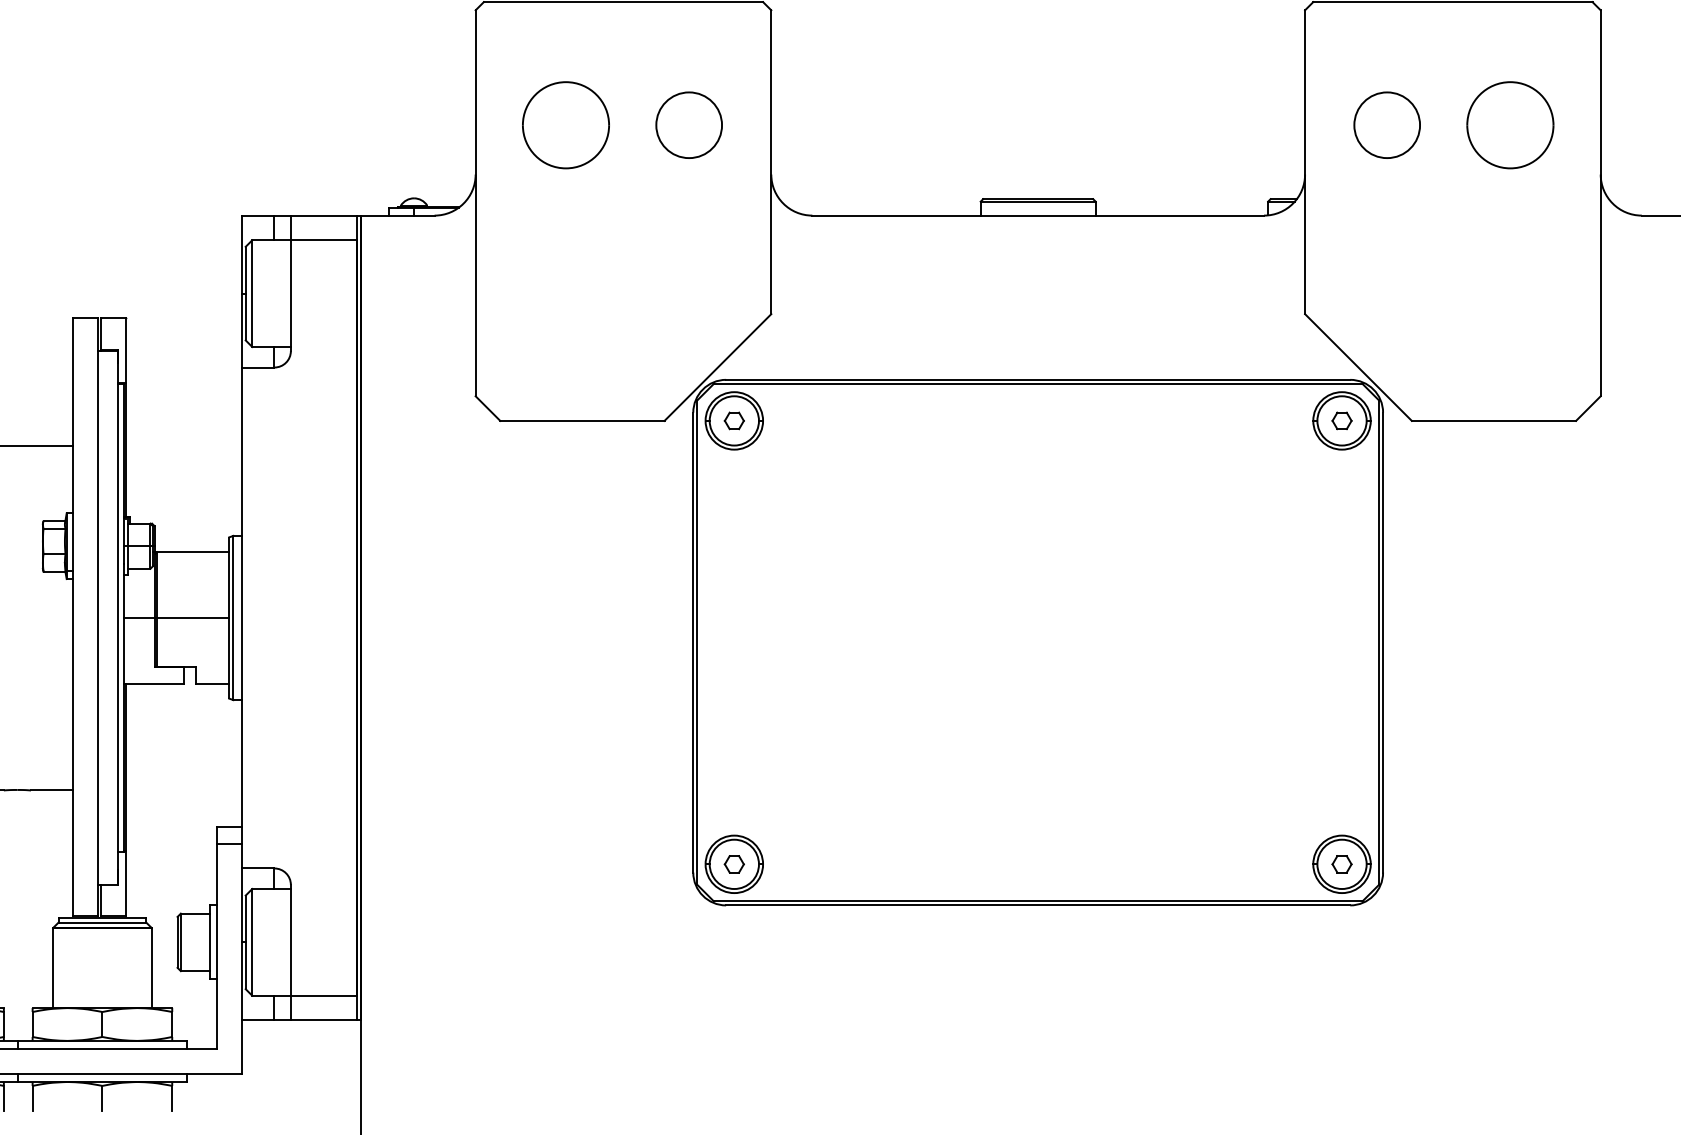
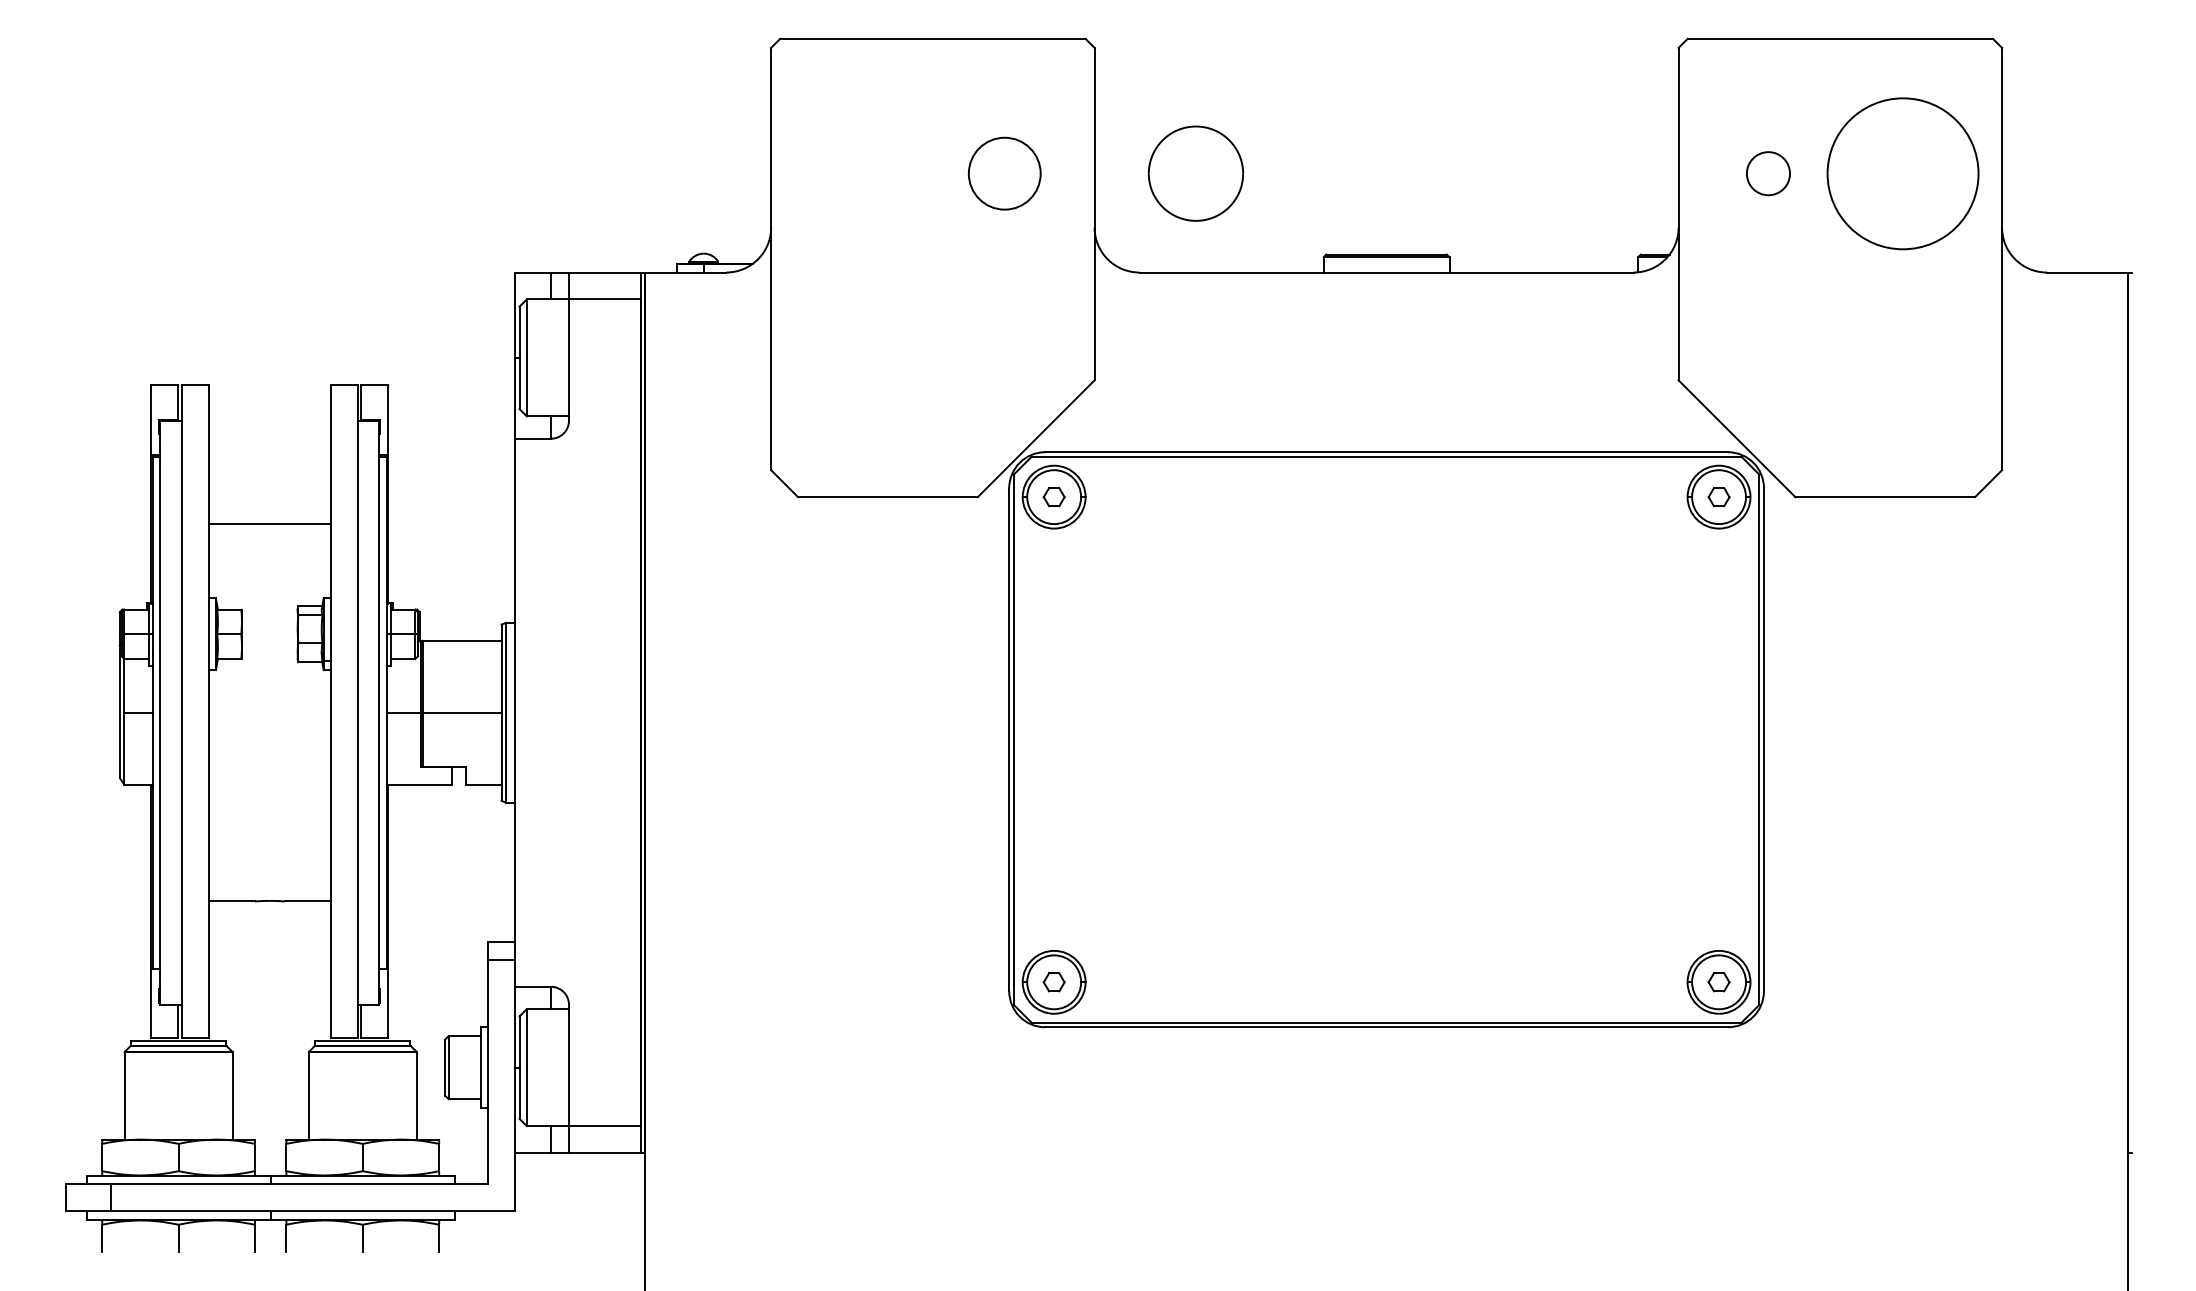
part: (565, 125) -> (1195, 173), moved
circle: (1387, 125) -> (1768, 173), size x0.6
part: (1510, 125) -> (1903, 173), size x1.6

